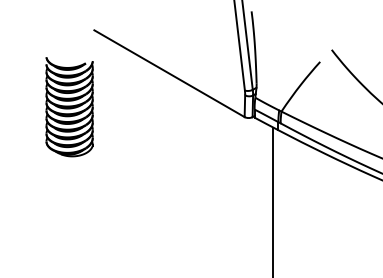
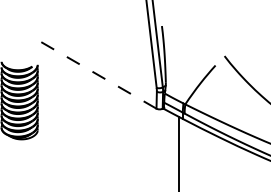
line: (169, 73) -> (97, 74), solid -> dashed

